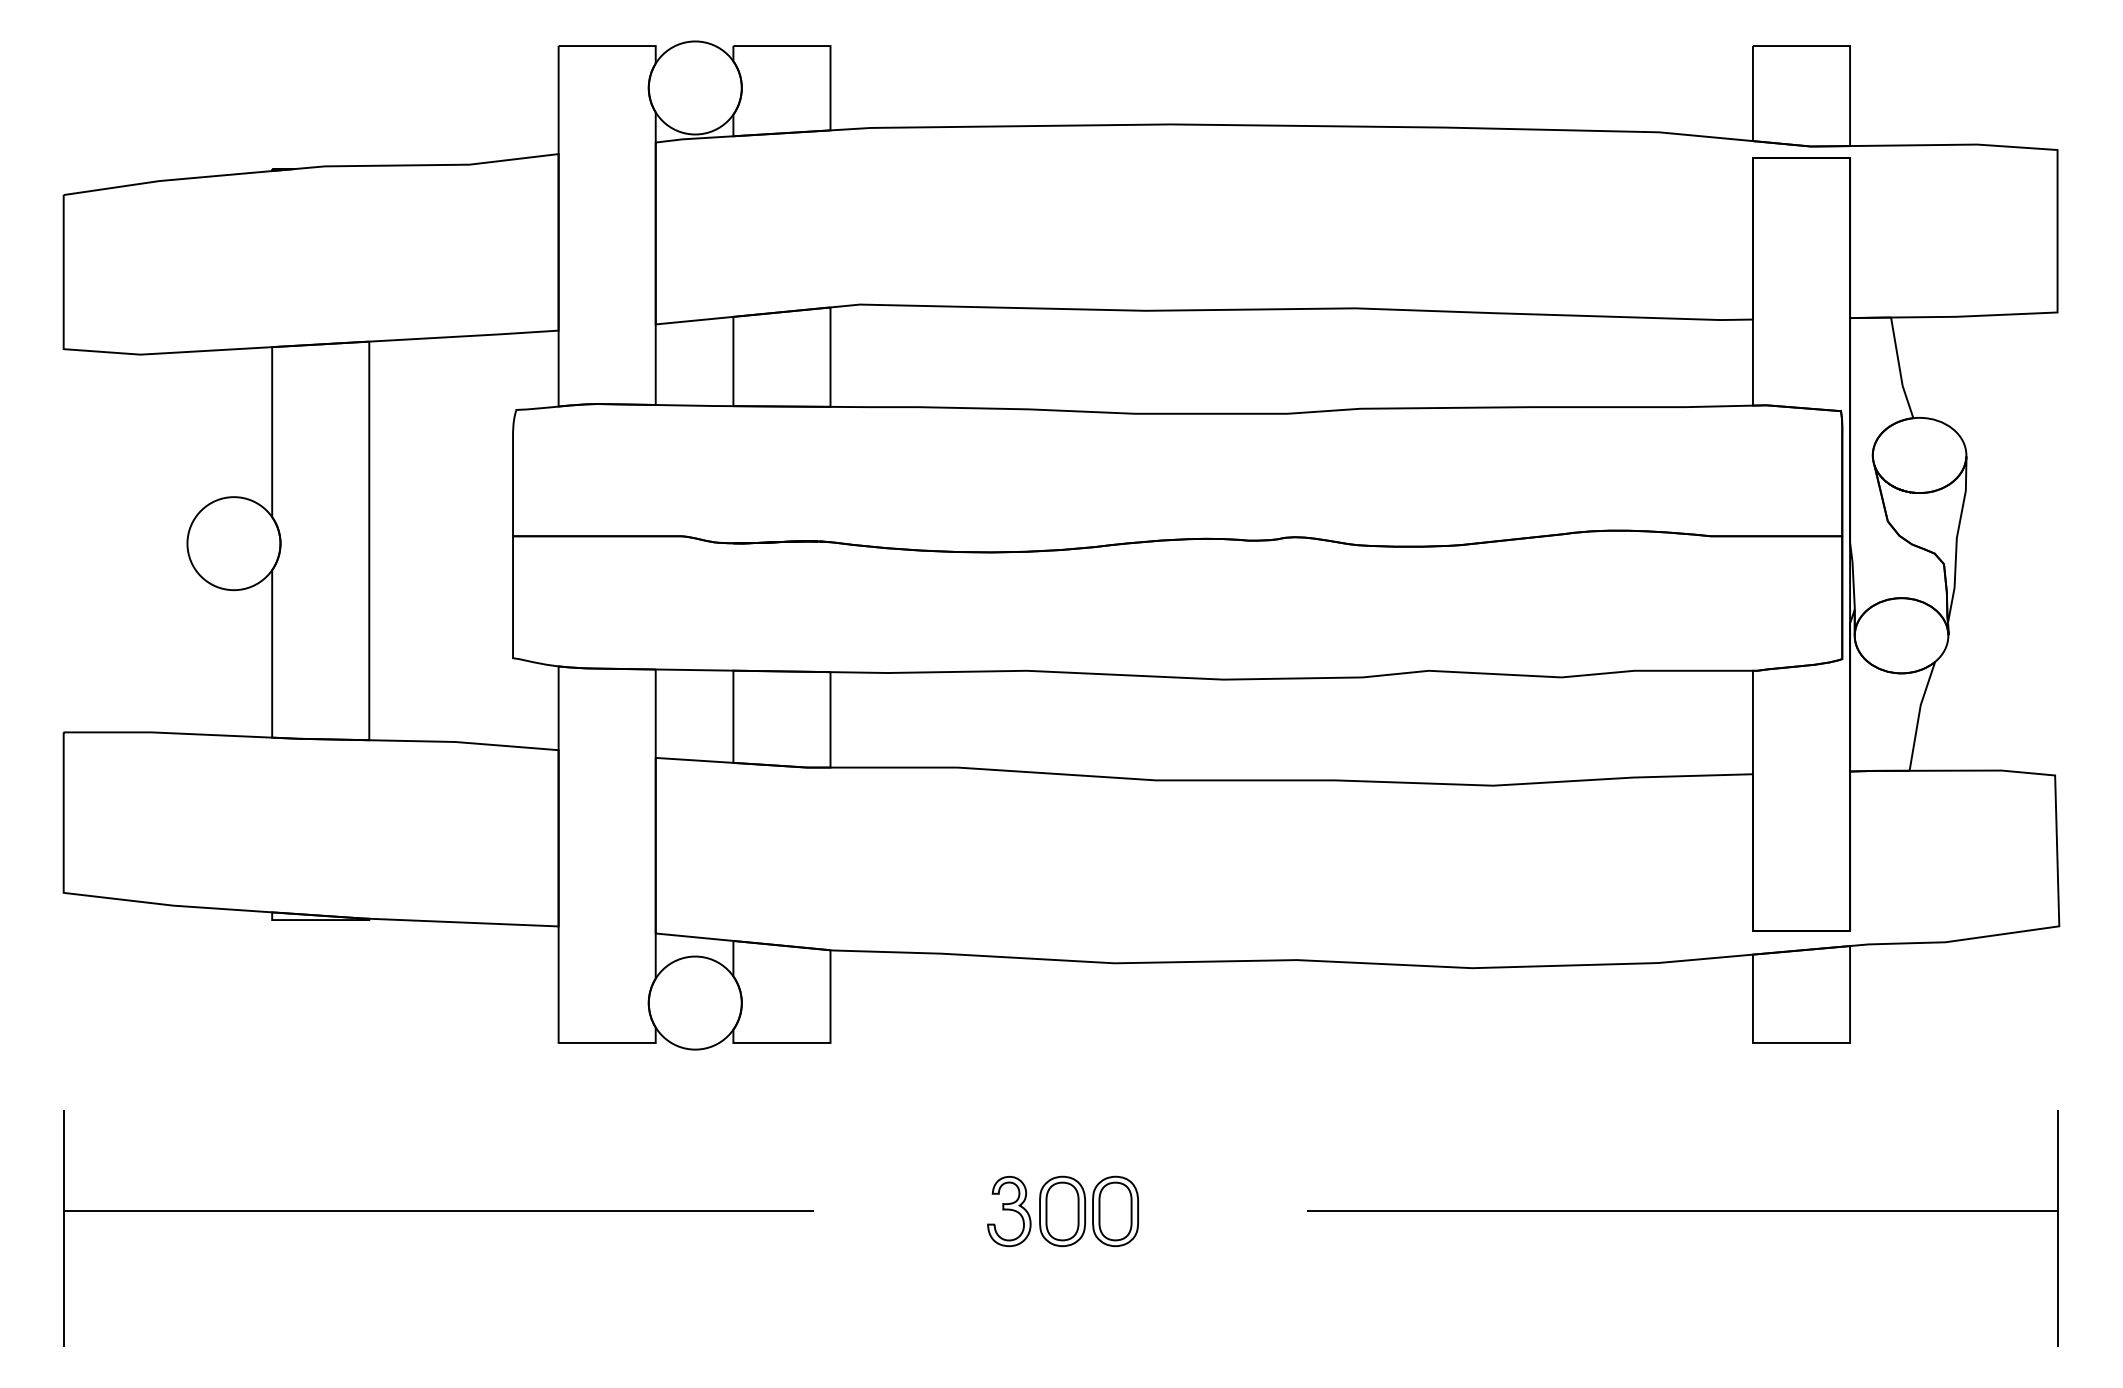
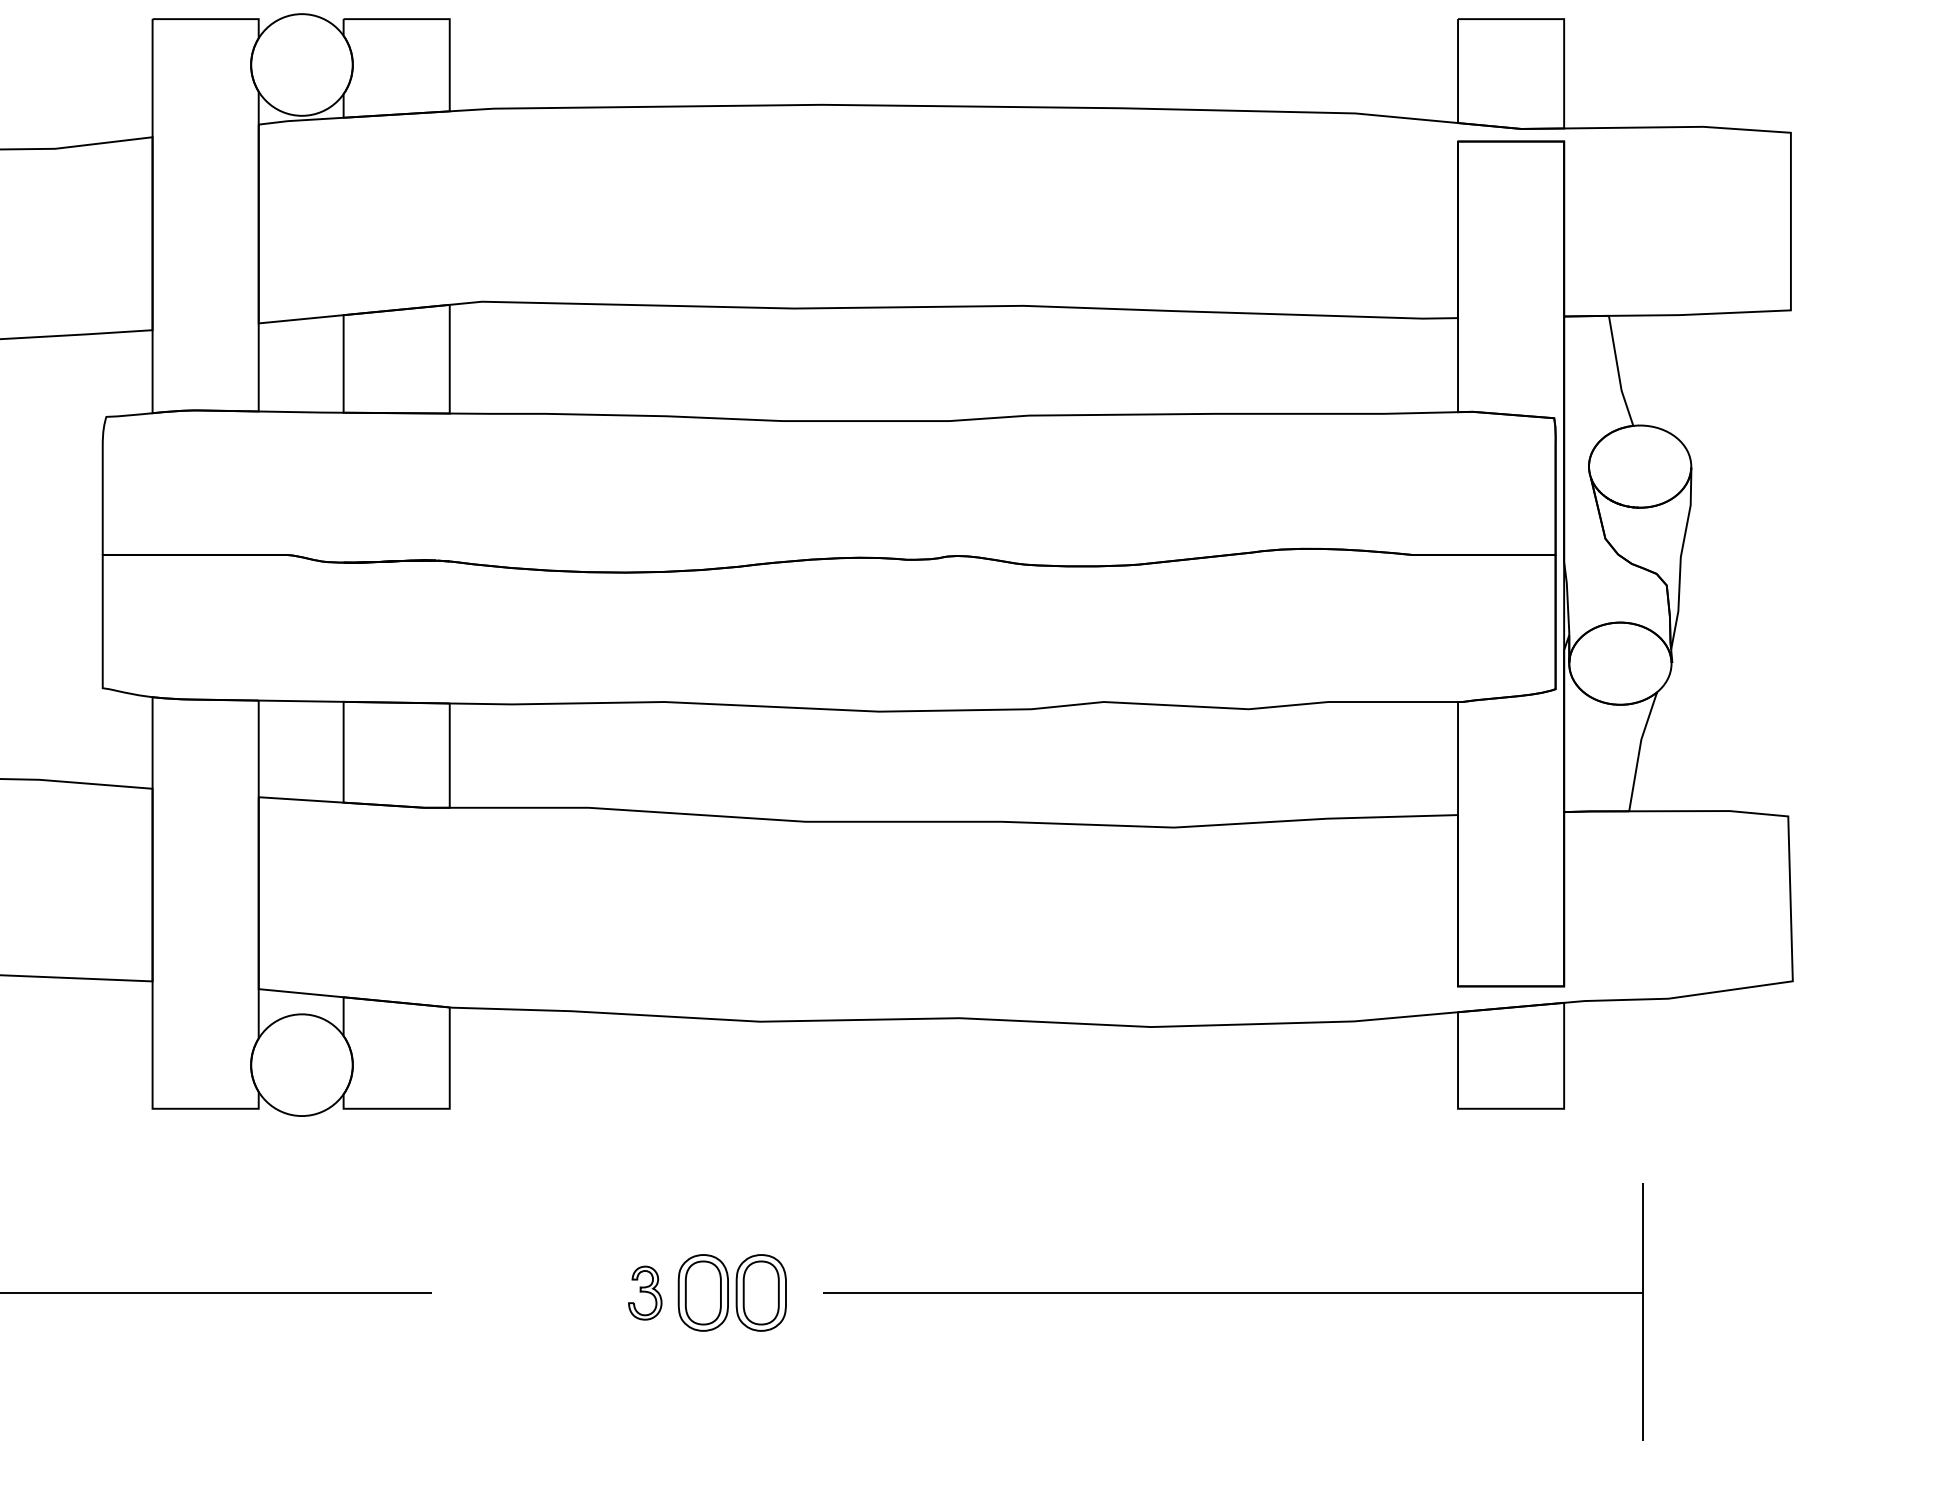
part: (1009, 1211) -> (645, 1292), size x0.7
part: (1682, 1211) -> (1233, 1292), moved

